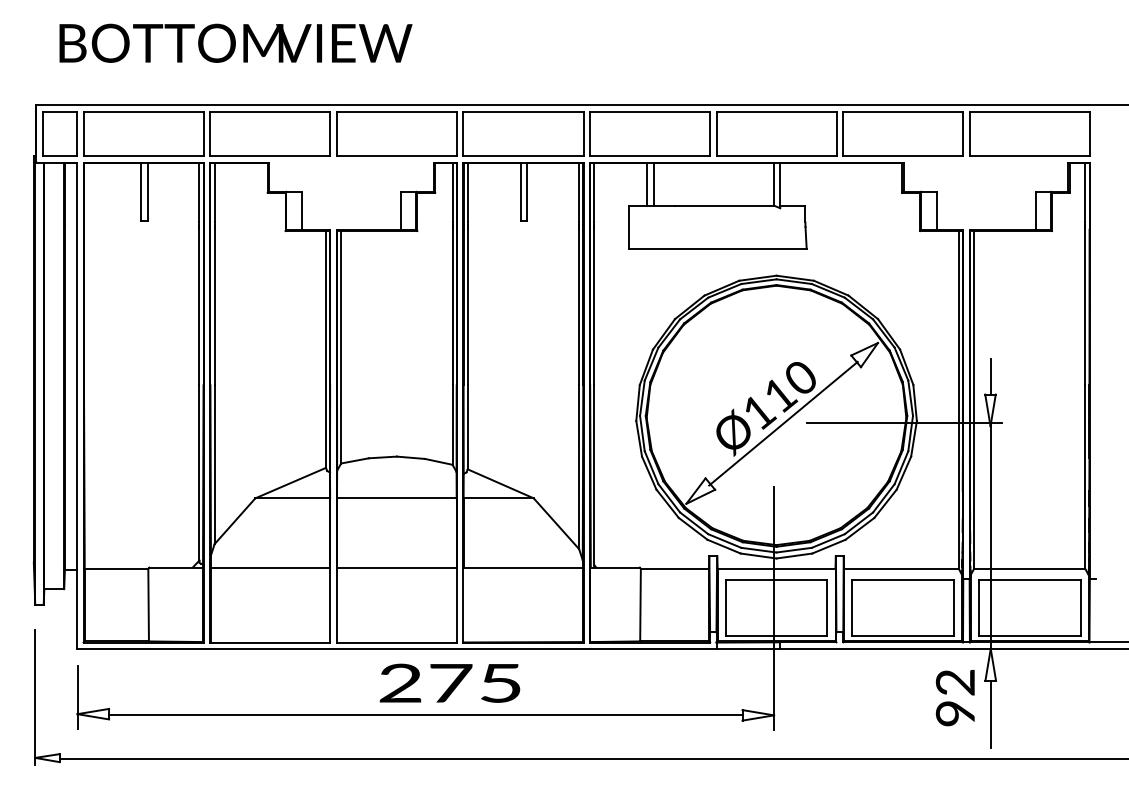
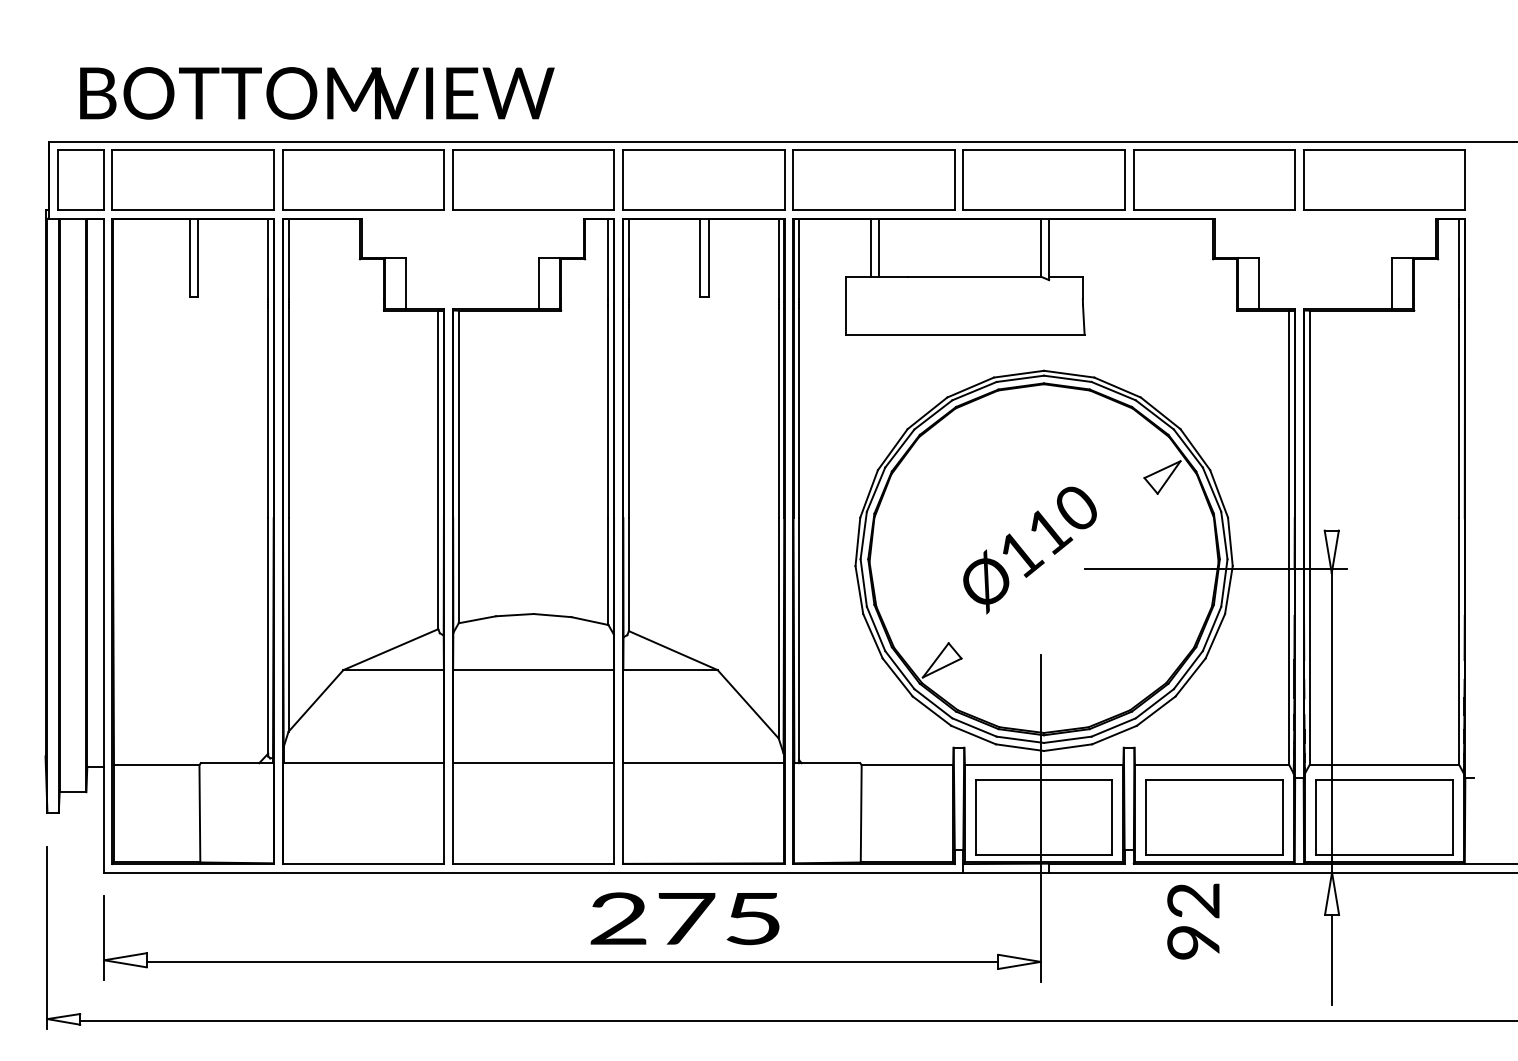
text: (236, 43) -> (317, 93), moved
line: (990, 376) -> (1331, 506), removed
line: (783, 423) -> (1053, 569), removed
text: (449, 683) -> (684, 918), moved
text: (955, 697) -> (1193, 921), moved

